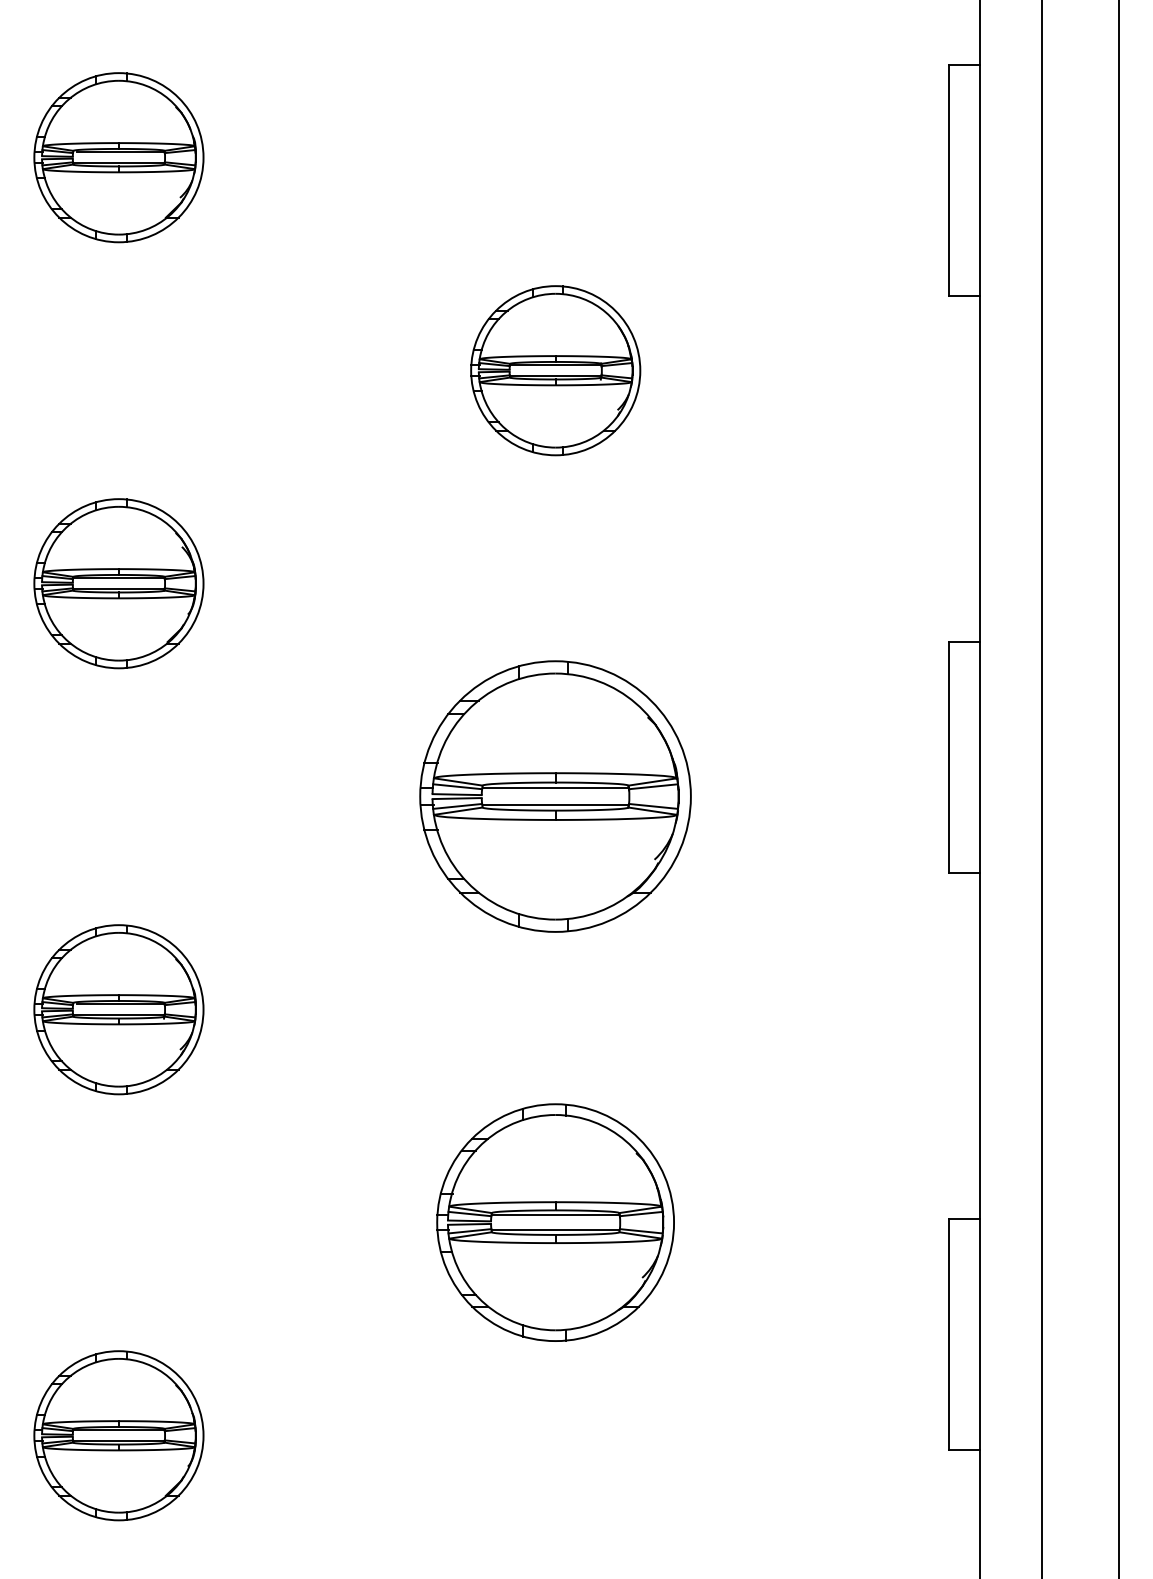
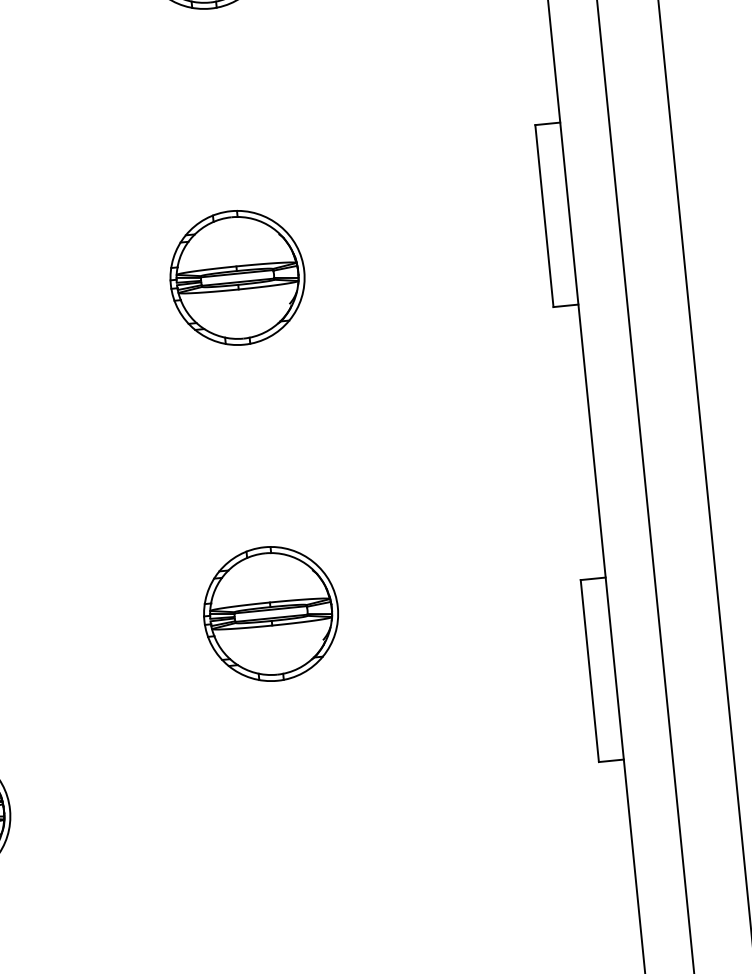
part: (555, 796) -> (237, 277), size x0.62
part: (555, 1222) -> (270, 613), size x0.71

